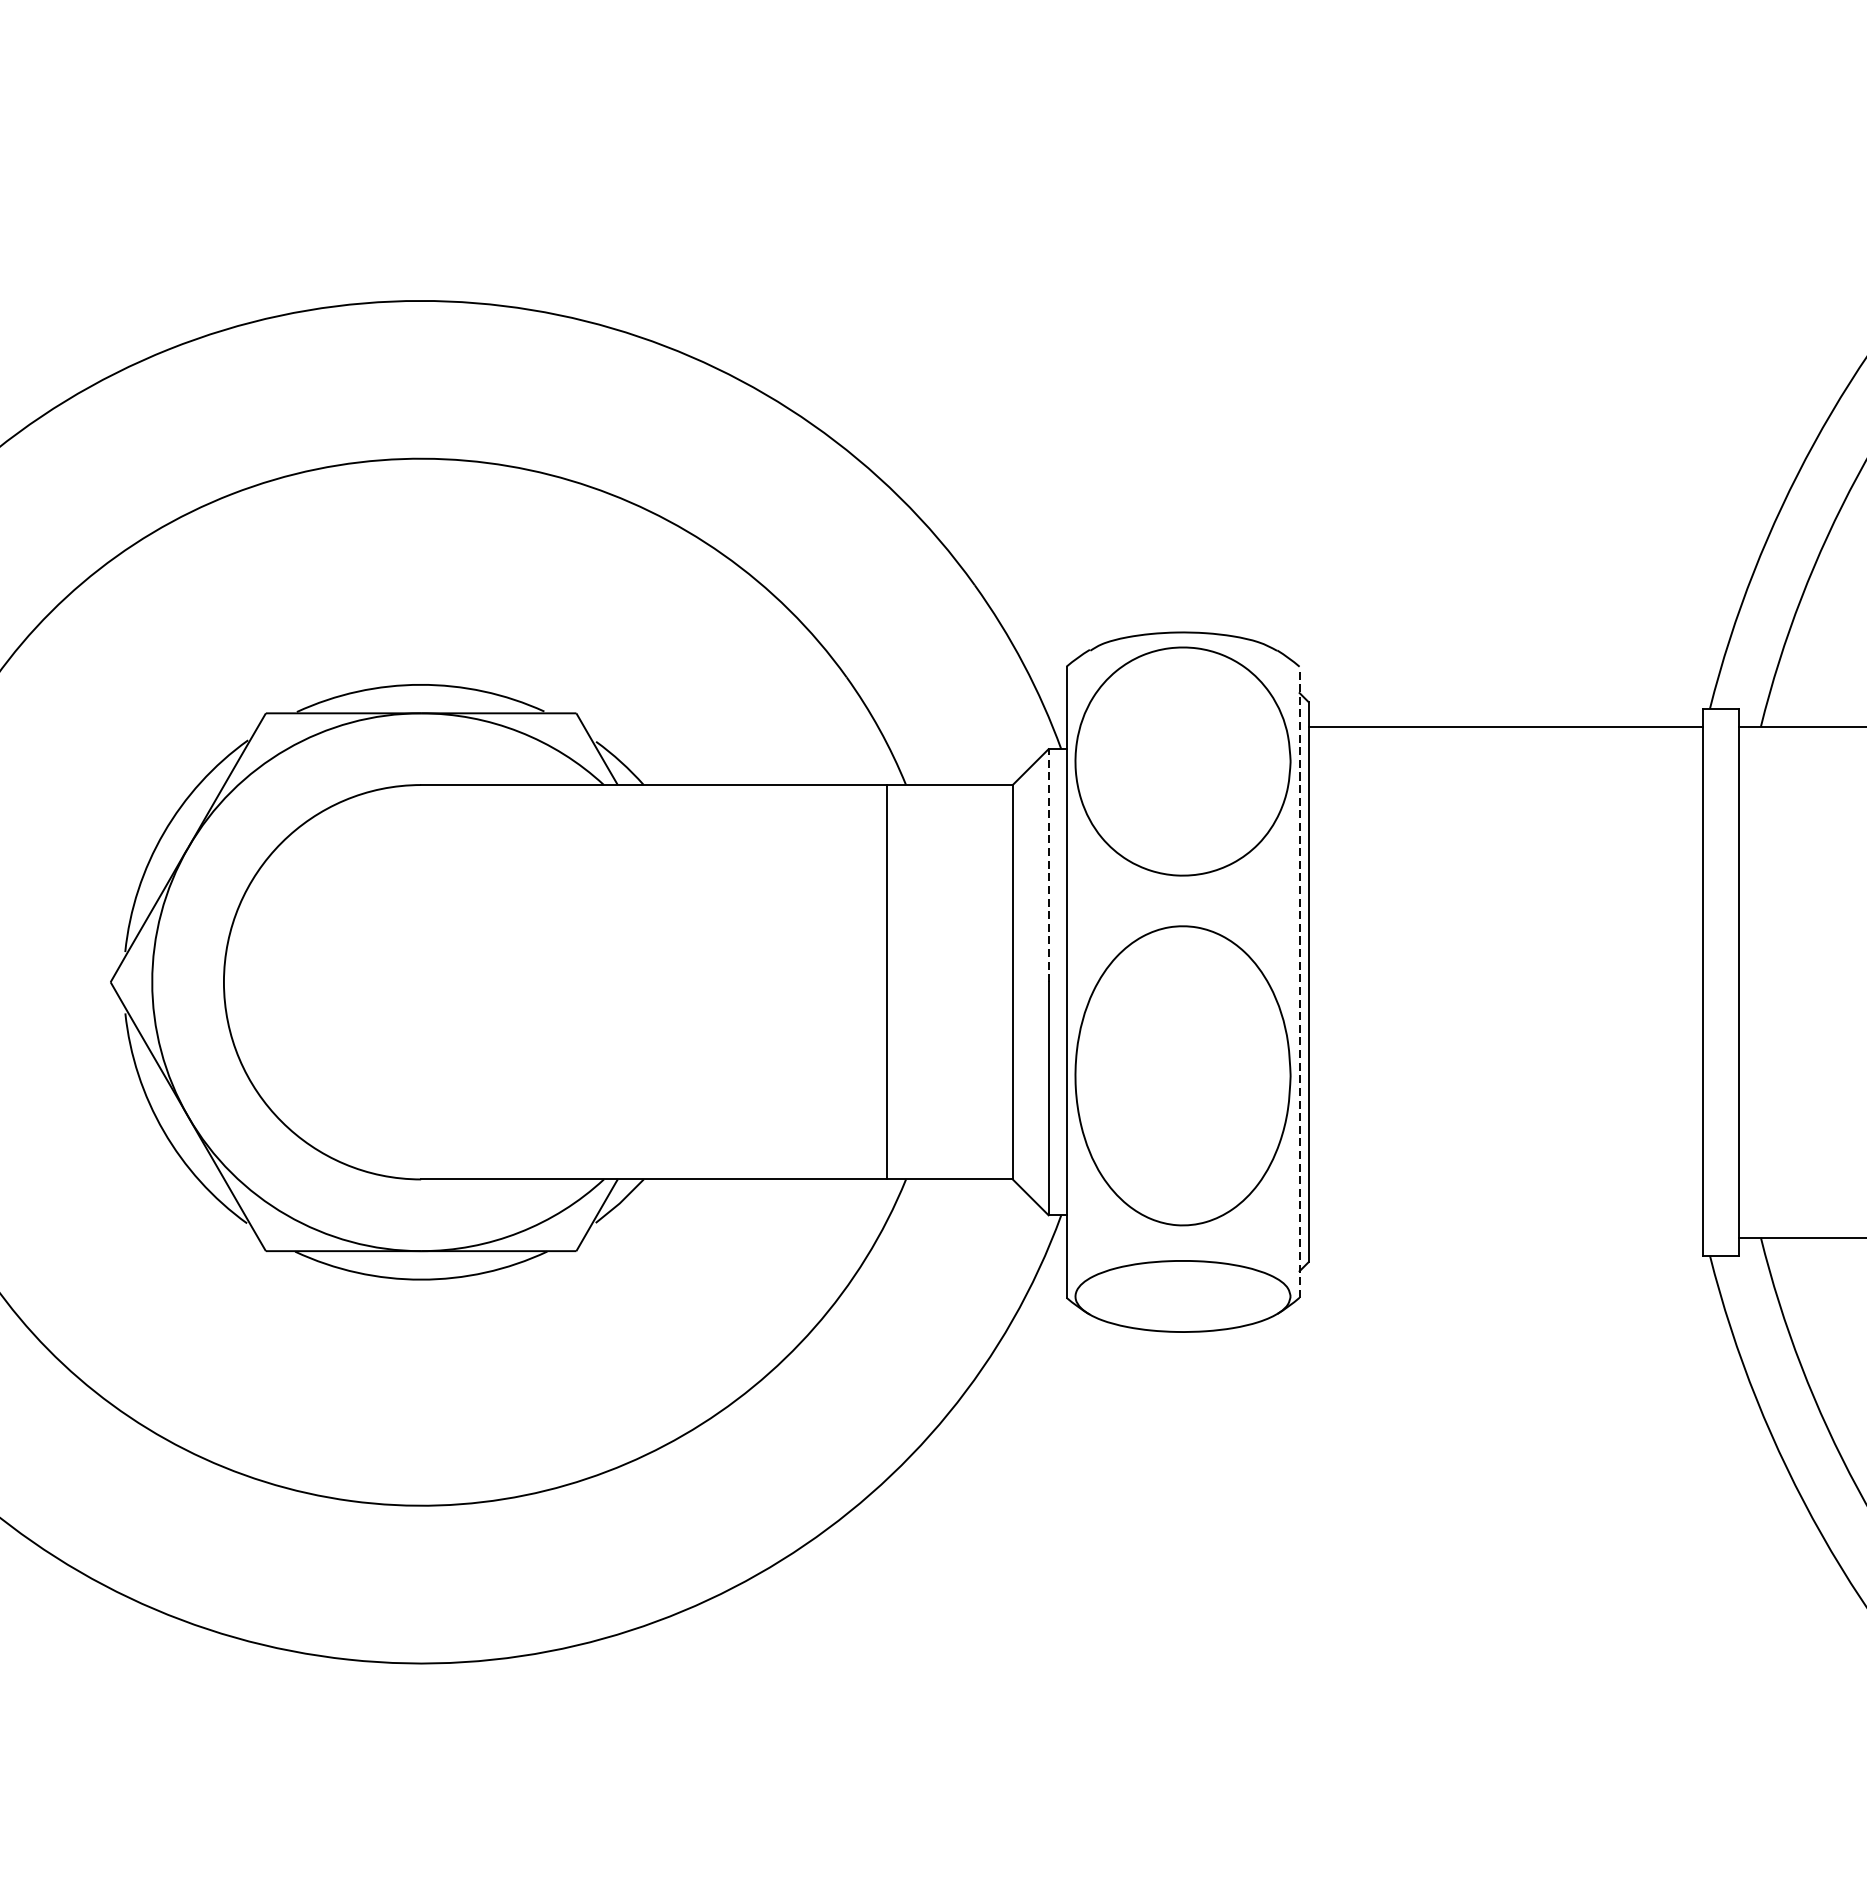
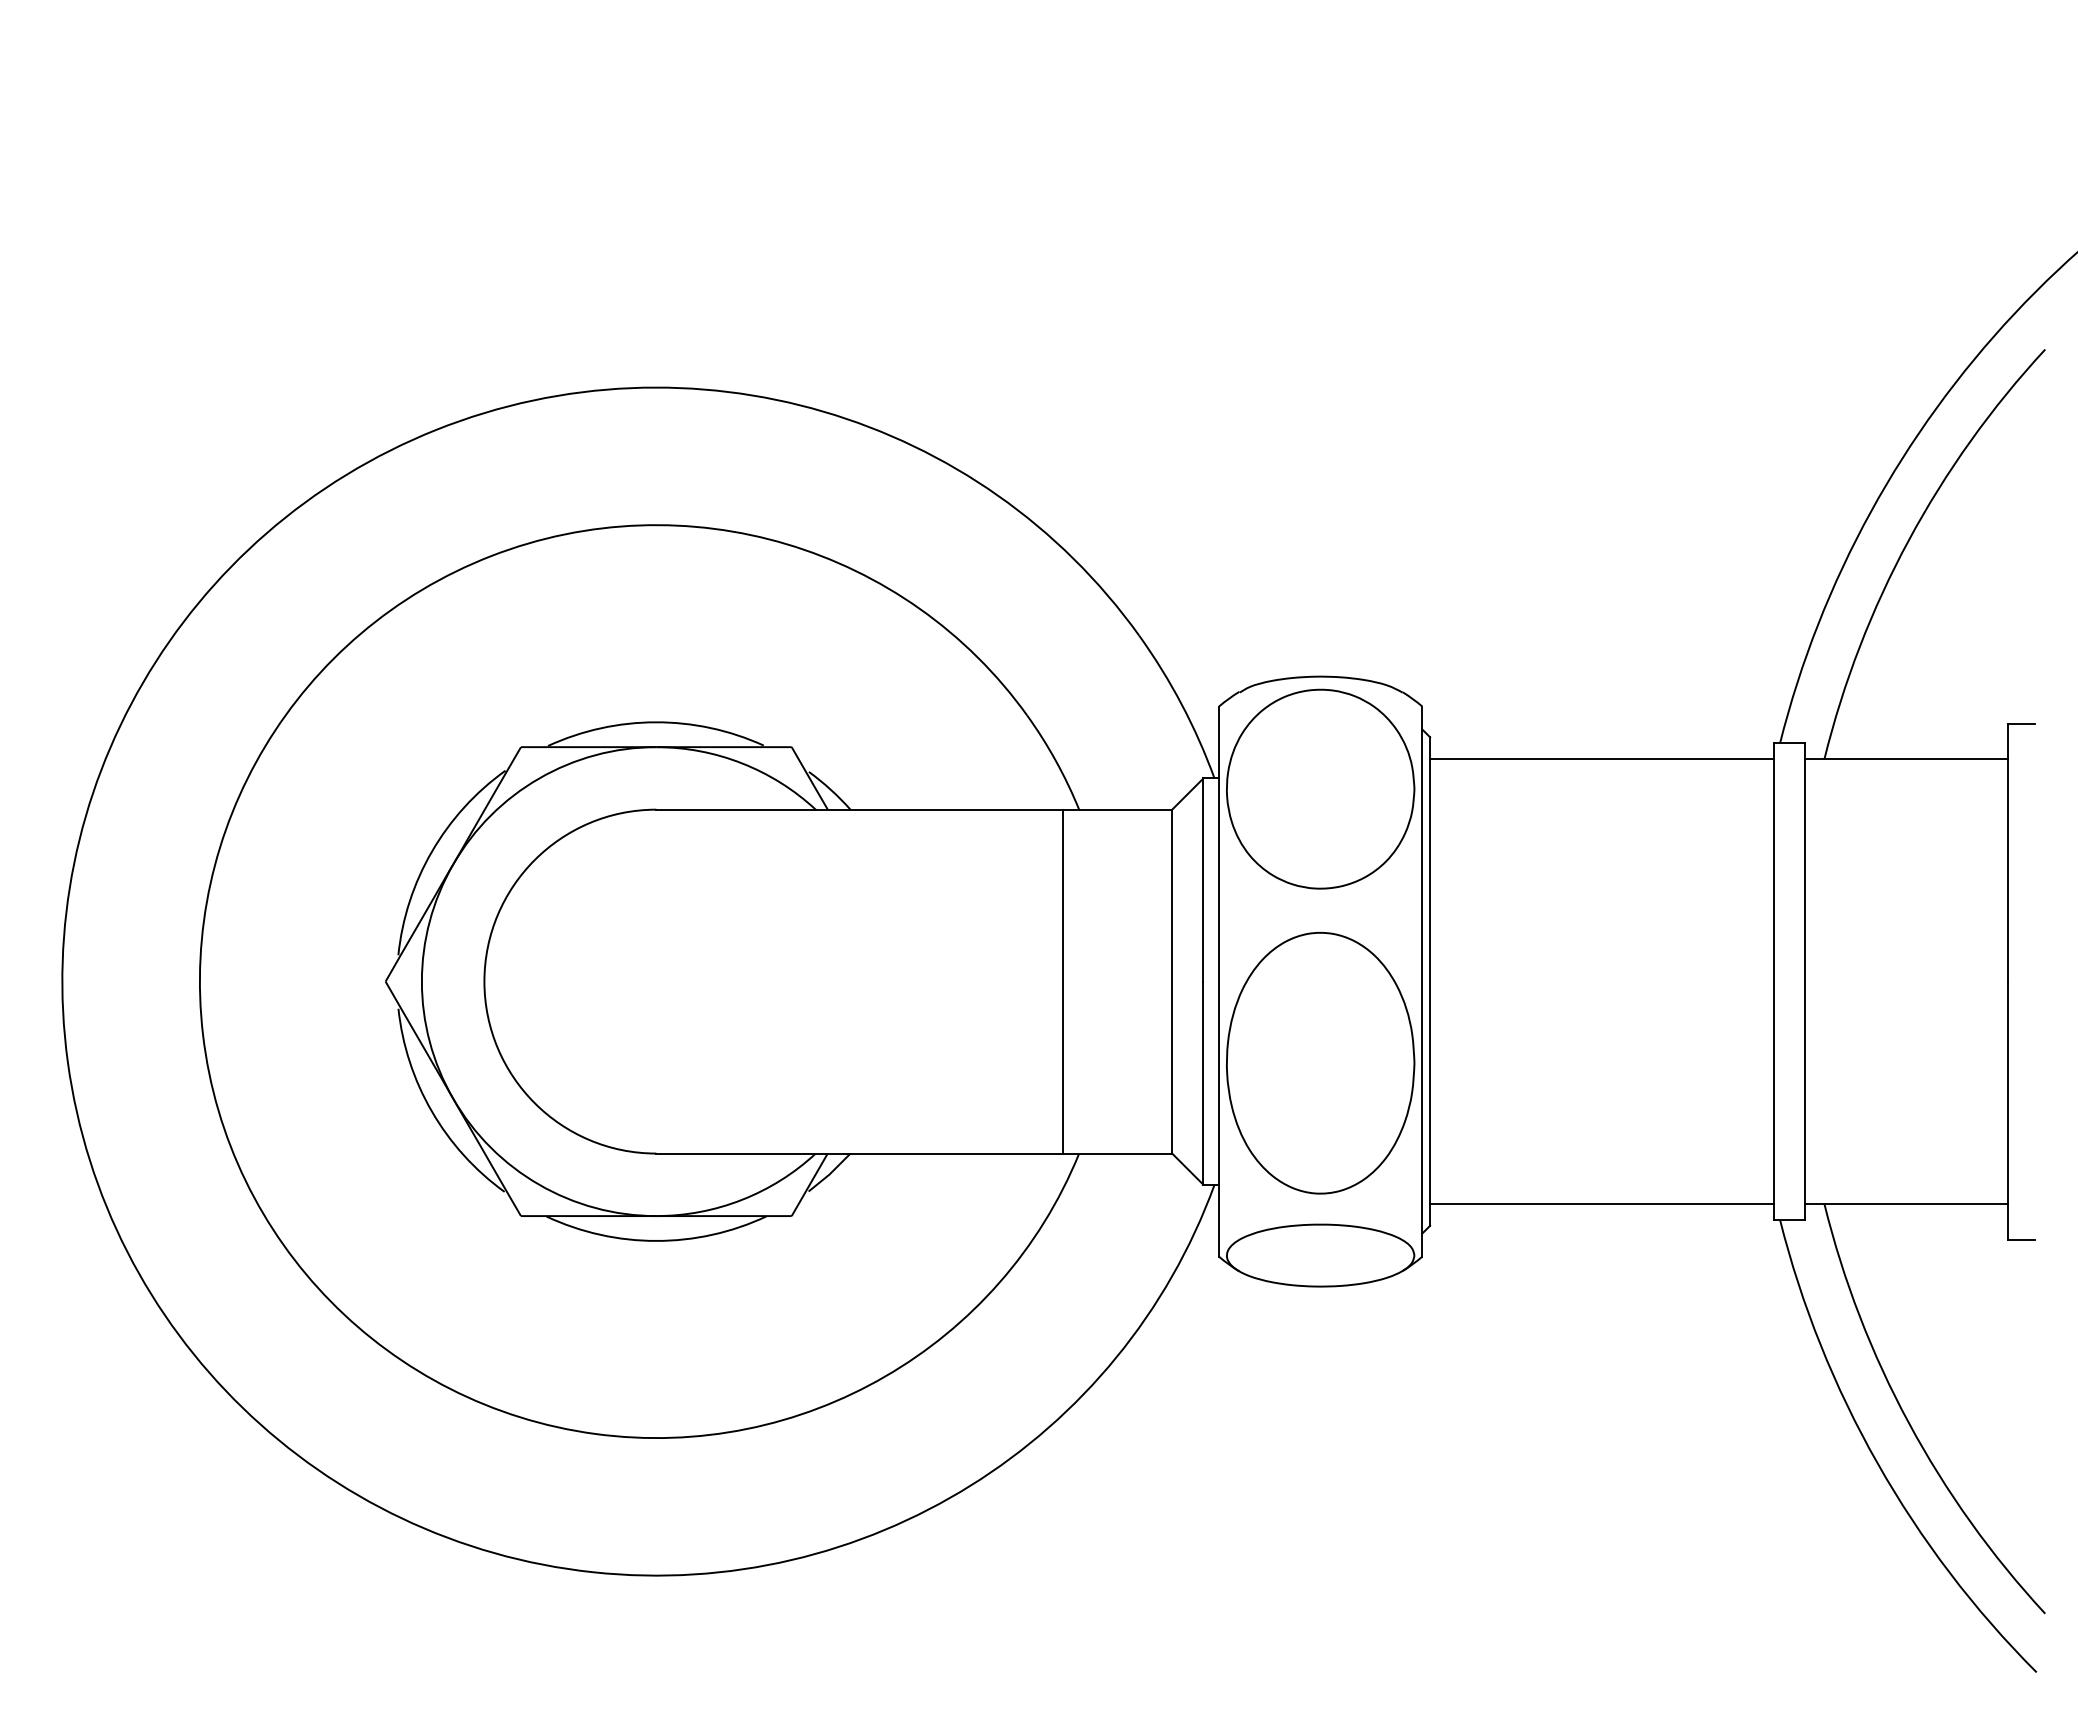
line: (1048, 866) -> (1203, 880), dashed -> solid
line: (1299, 982) -> (1422, 981), dashed -> solid
line: (1506, 1237) -> (1602, 1204), added

